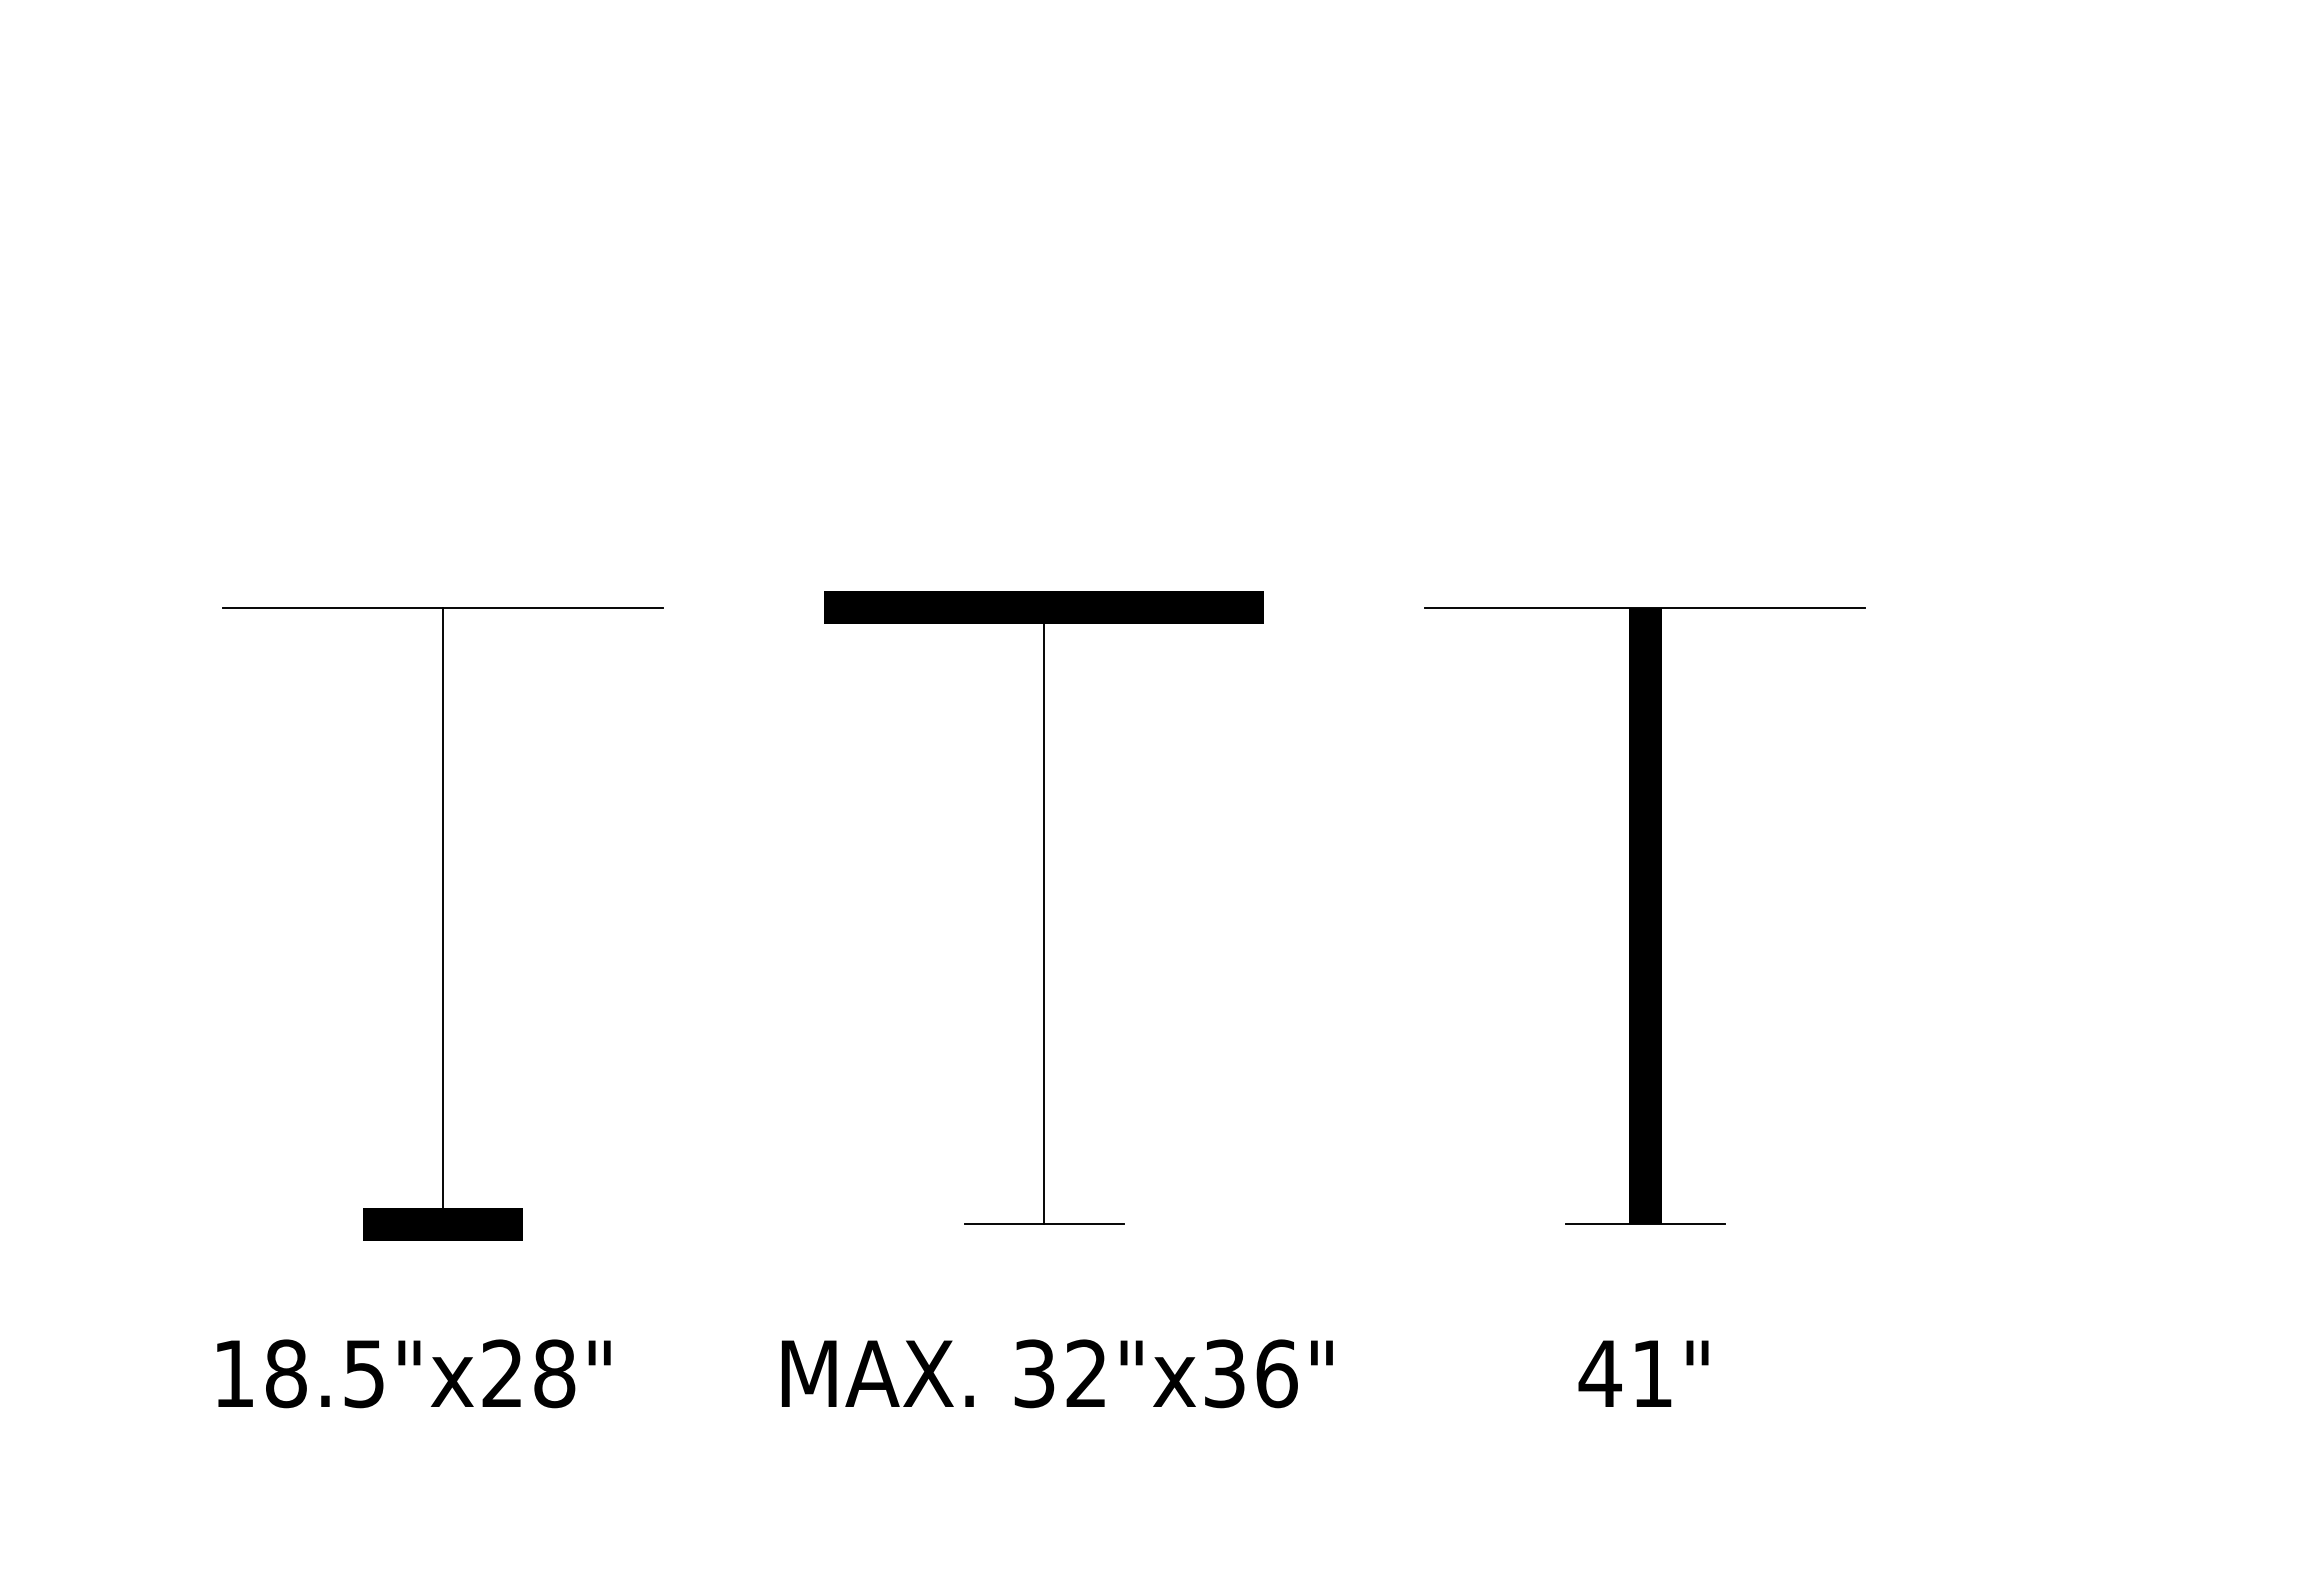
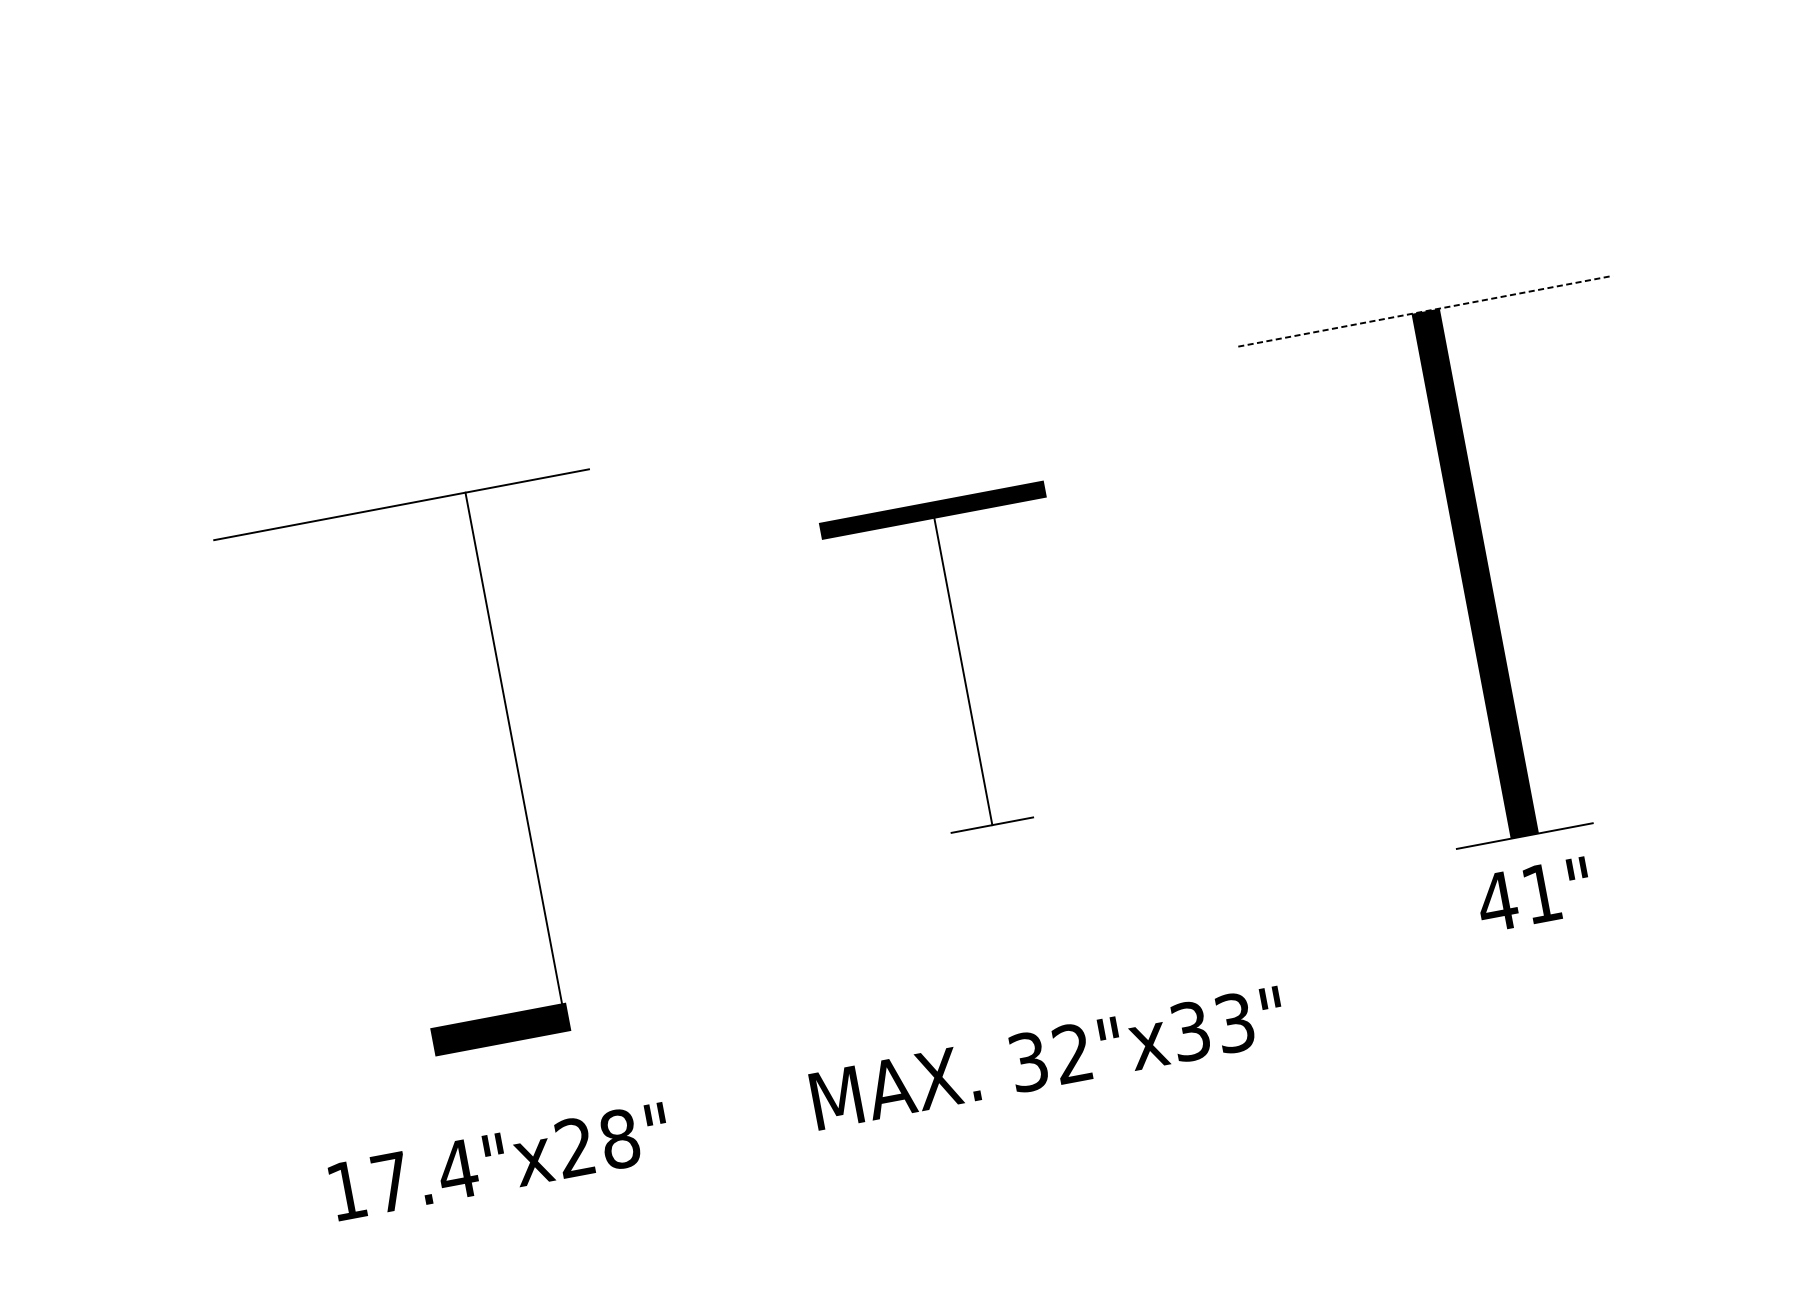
line: (1645, 607) -> (1425, 310), solid -> dashed
part: (1043, 907) -> (961, 663), size x0.6
line: (443, 915) -> (515, 754), moved
text: (325, 1373) -> (424, 1175), 18.5"x28" -> 17.4"x28"
text: (1276, 1373) -> (1234, 1022), 32"x36" -> 32"x33"
text: (1643, 1373) -> (1534, 894), moved

